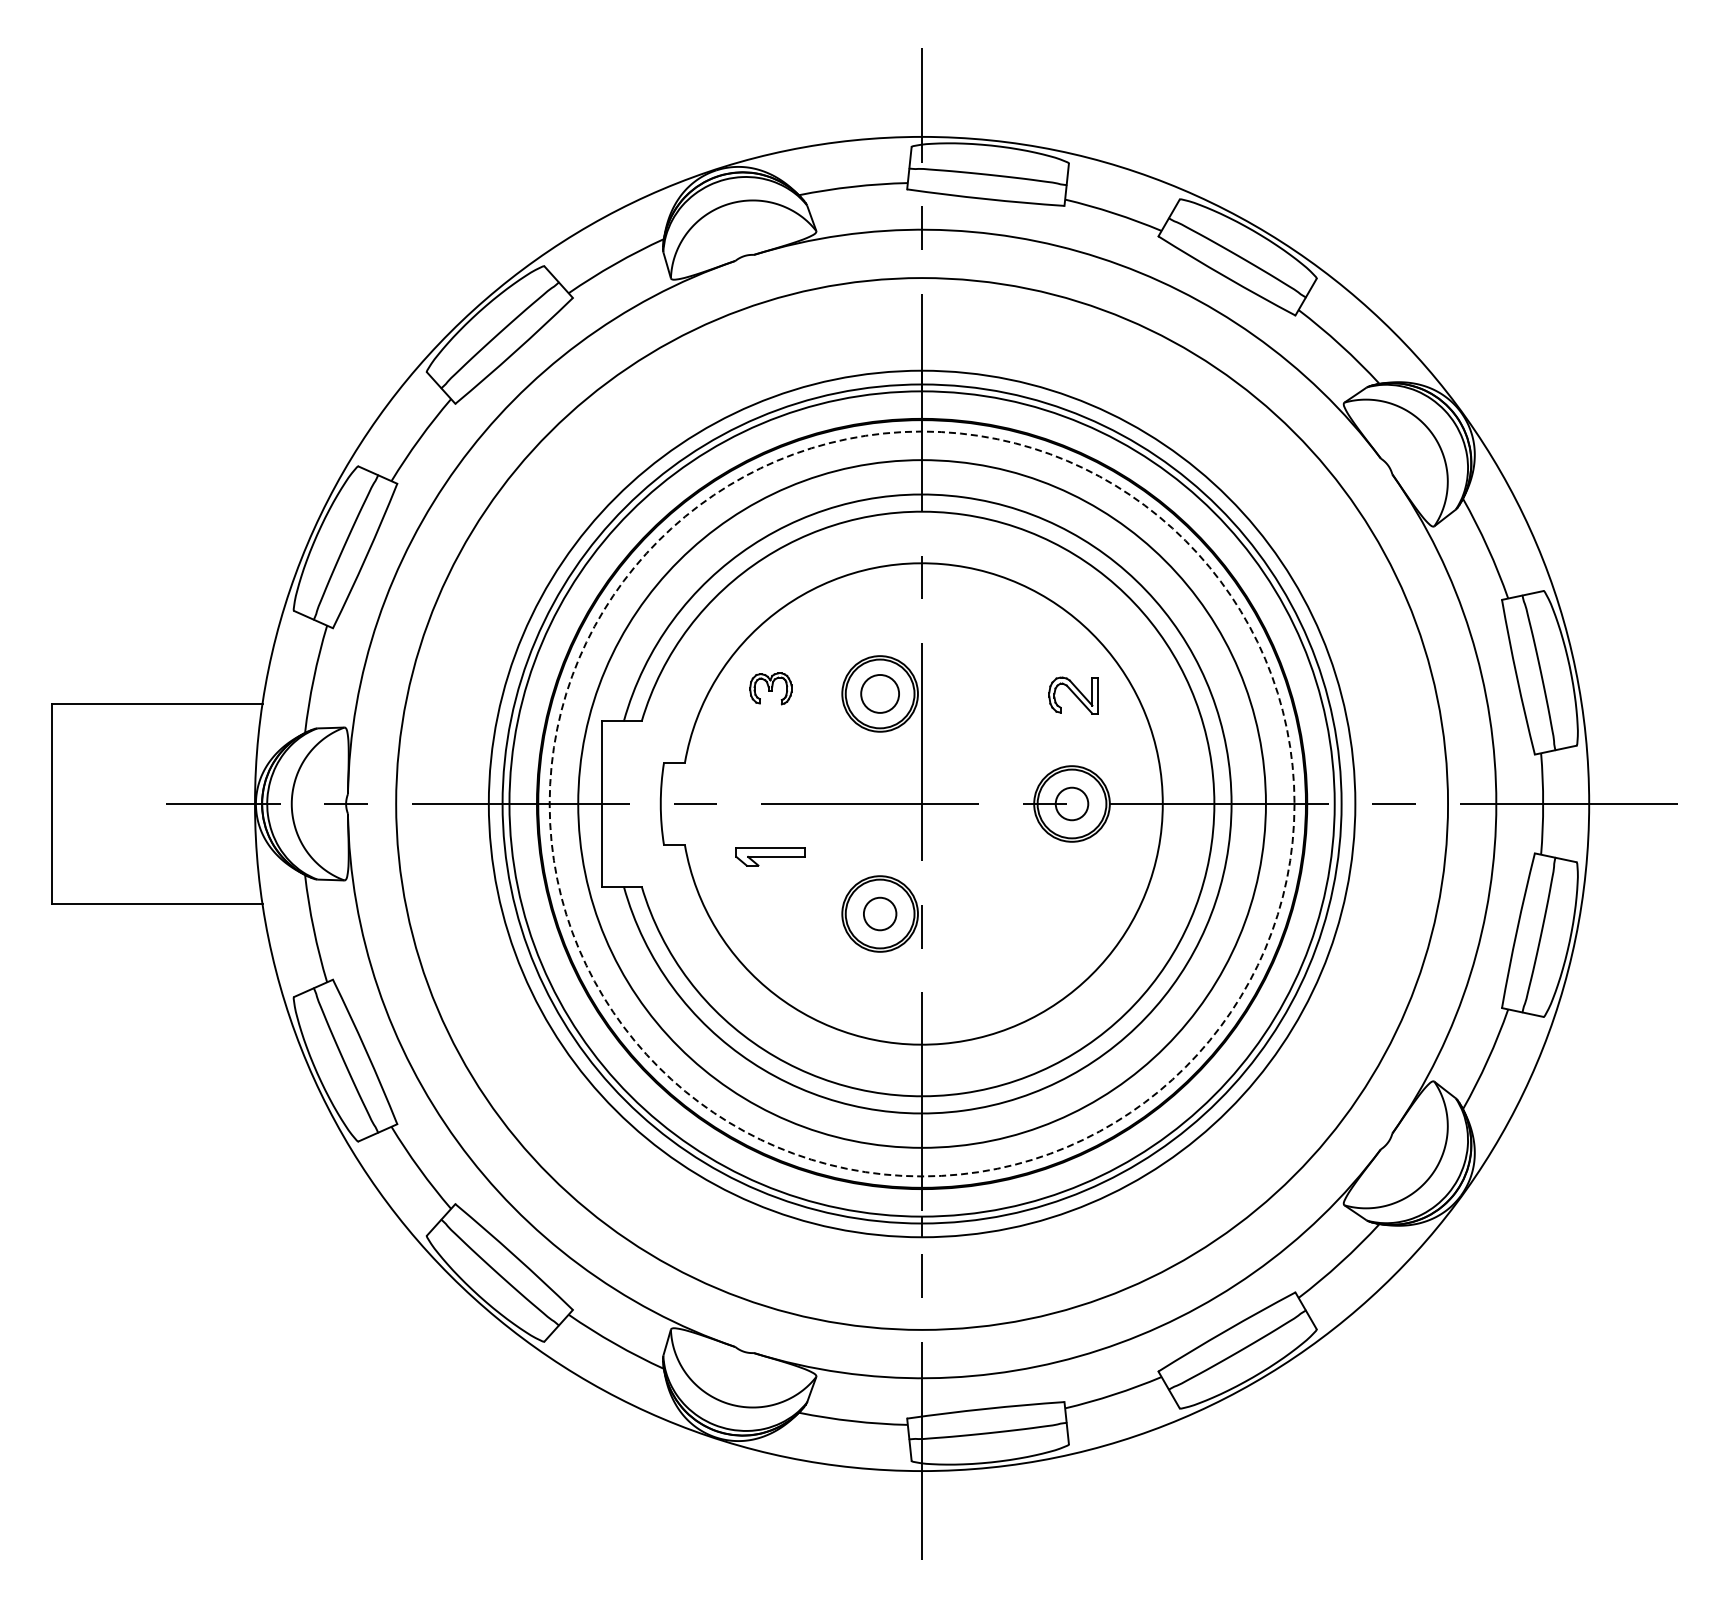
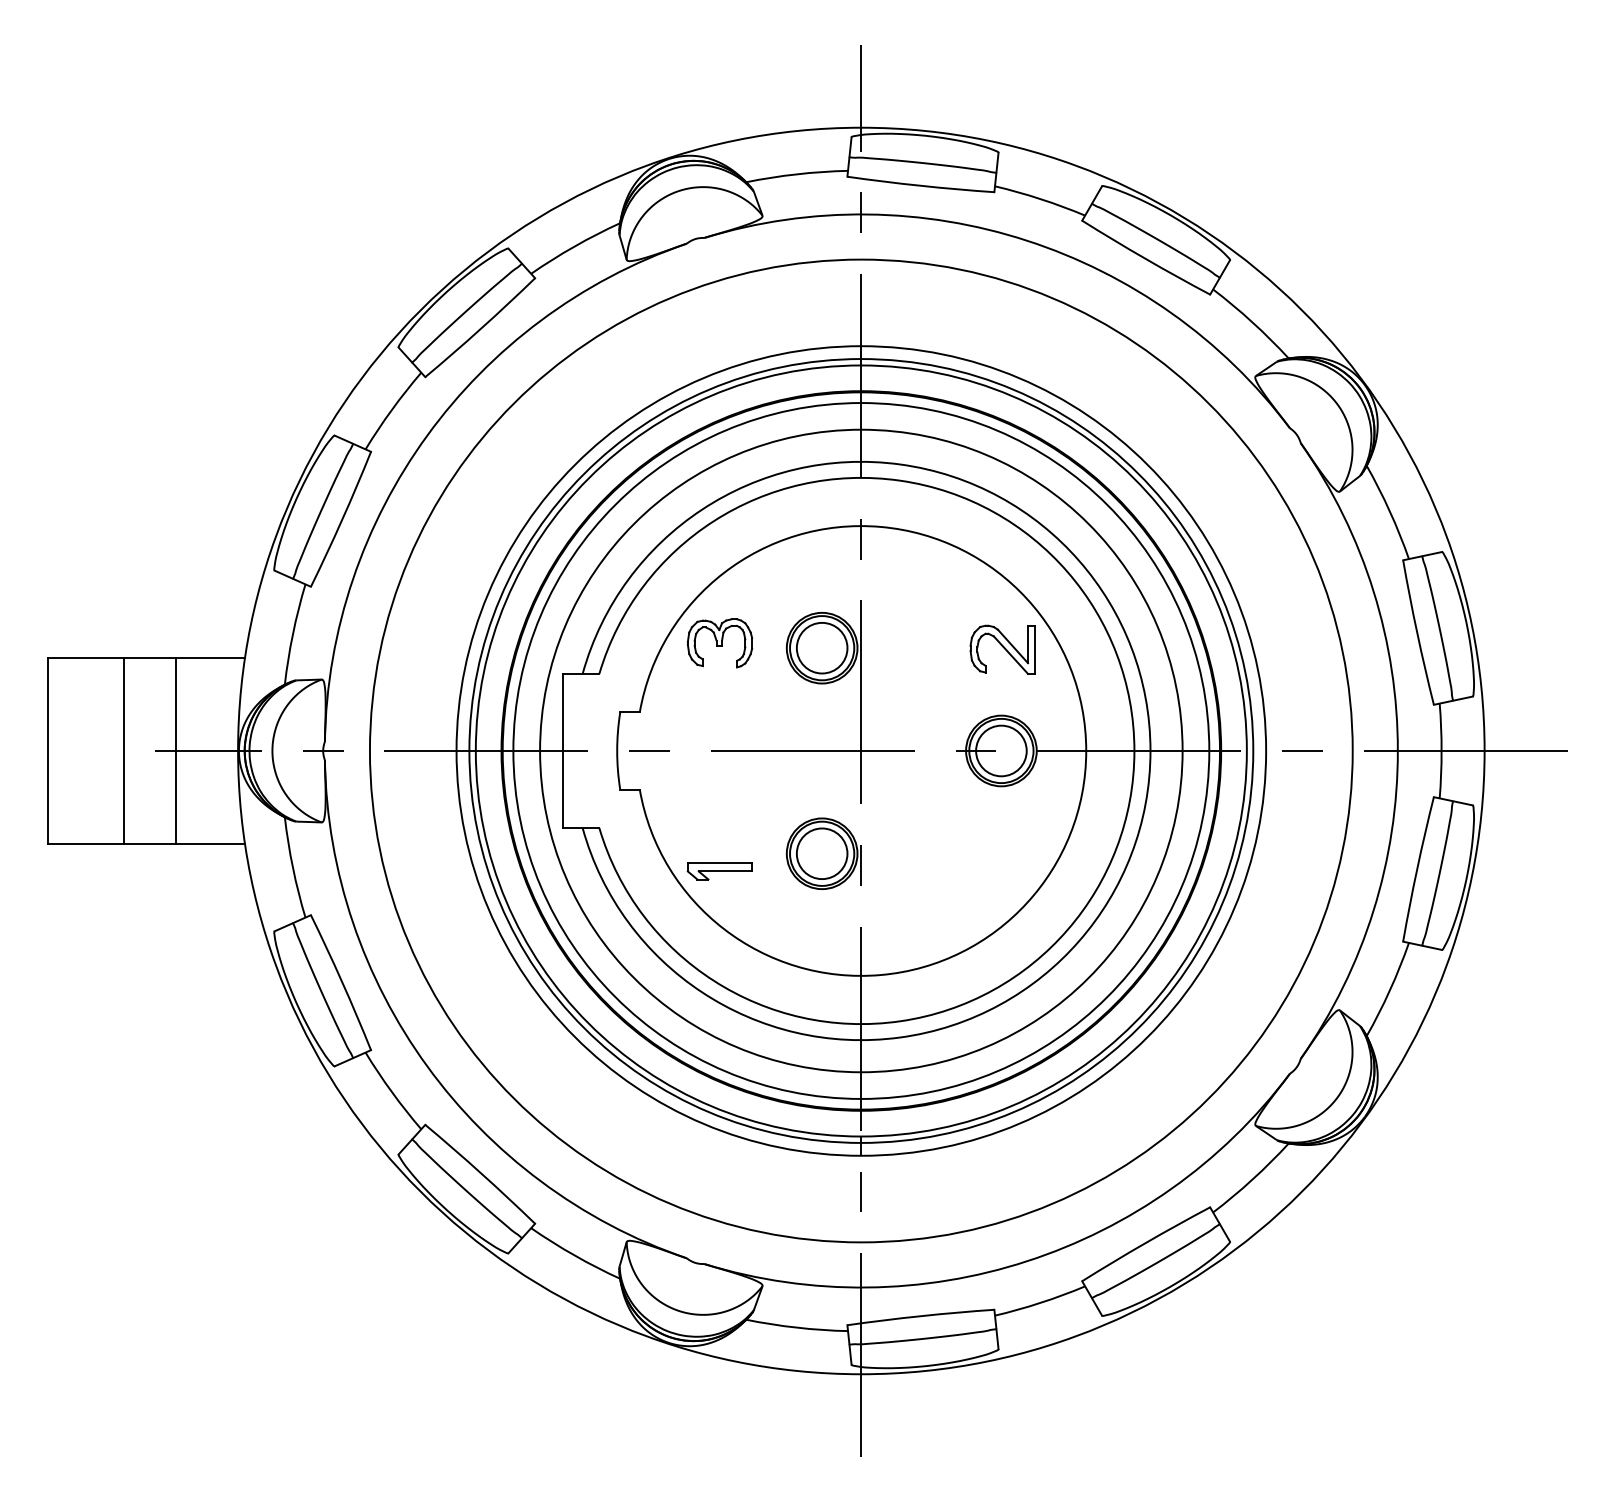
part: (770, 688) -> (719, 643), size x1.67
circle: (880, 693) -> (822, 647), size x1.43
part: (1073, 695) -> (1002, 649), size x1.43
line: (133, 803) -> (124, 750), added
line: (188, 803) -> (175, 750), added
circle: (921, 803) -> (860, 750), dashed -> solid
circle: (1071, 803) -> (1000, 750), size x1.67
part: (770, 856) -> (719, 871), moved
circle: (880, 913) -> (822, 853), size x1.67

